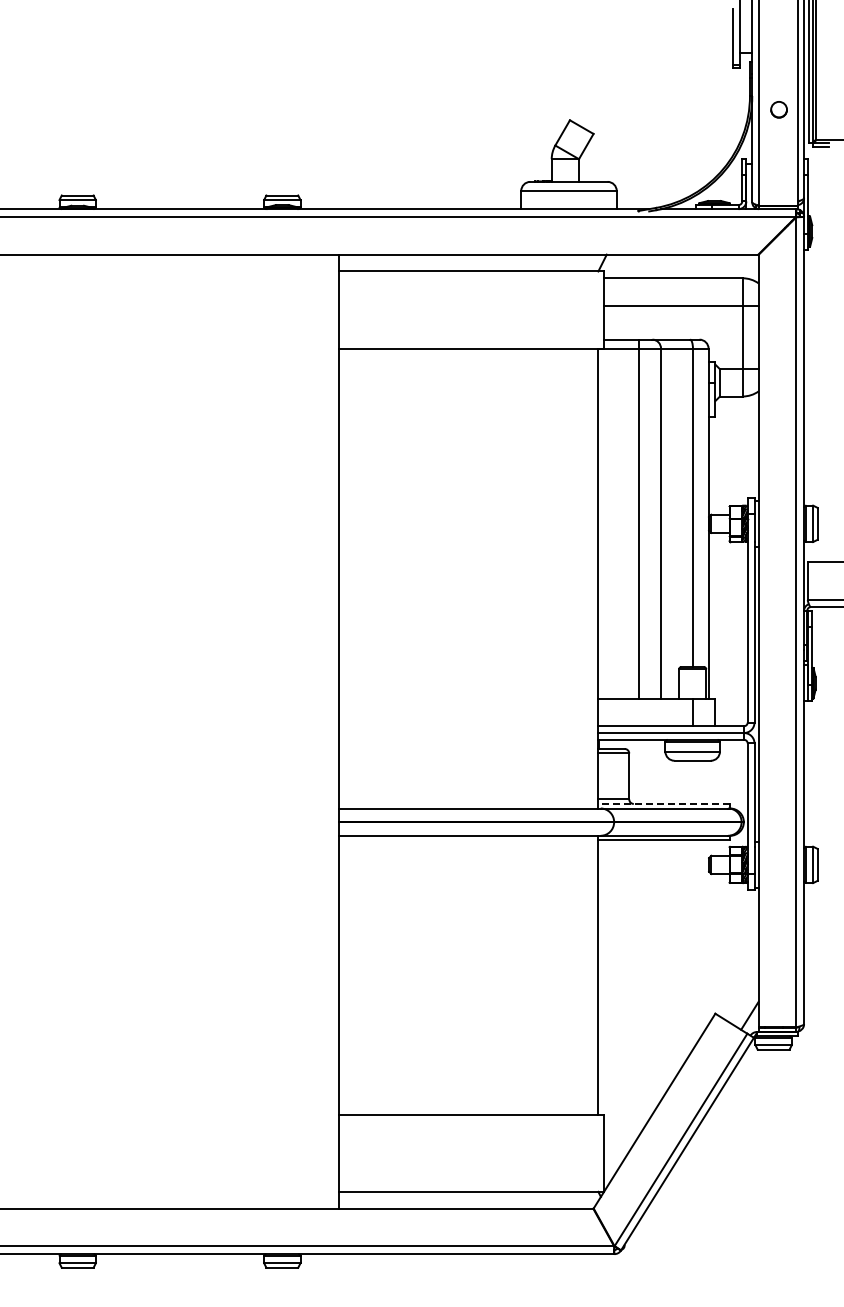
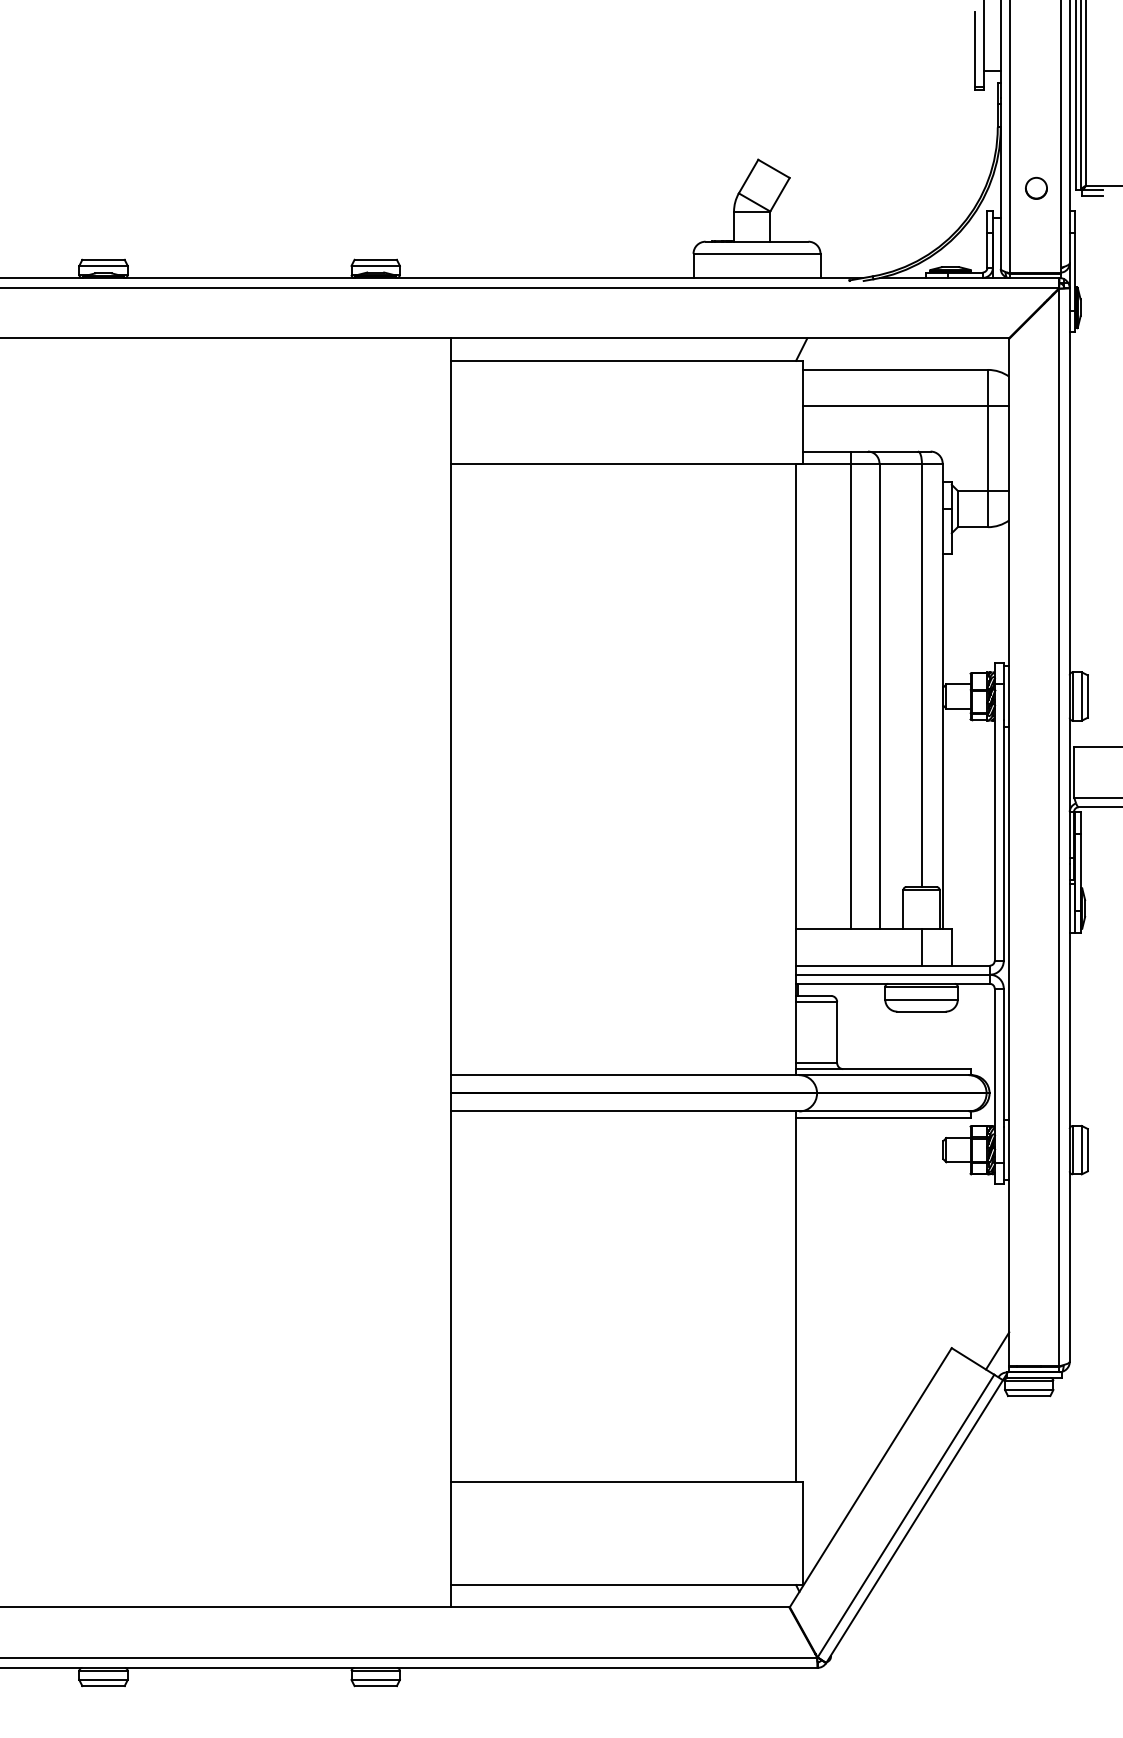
circle: (778, 109) -> (1035, 187), moved
line: (664, 803) -> (884, 1068), dashed -> solid

